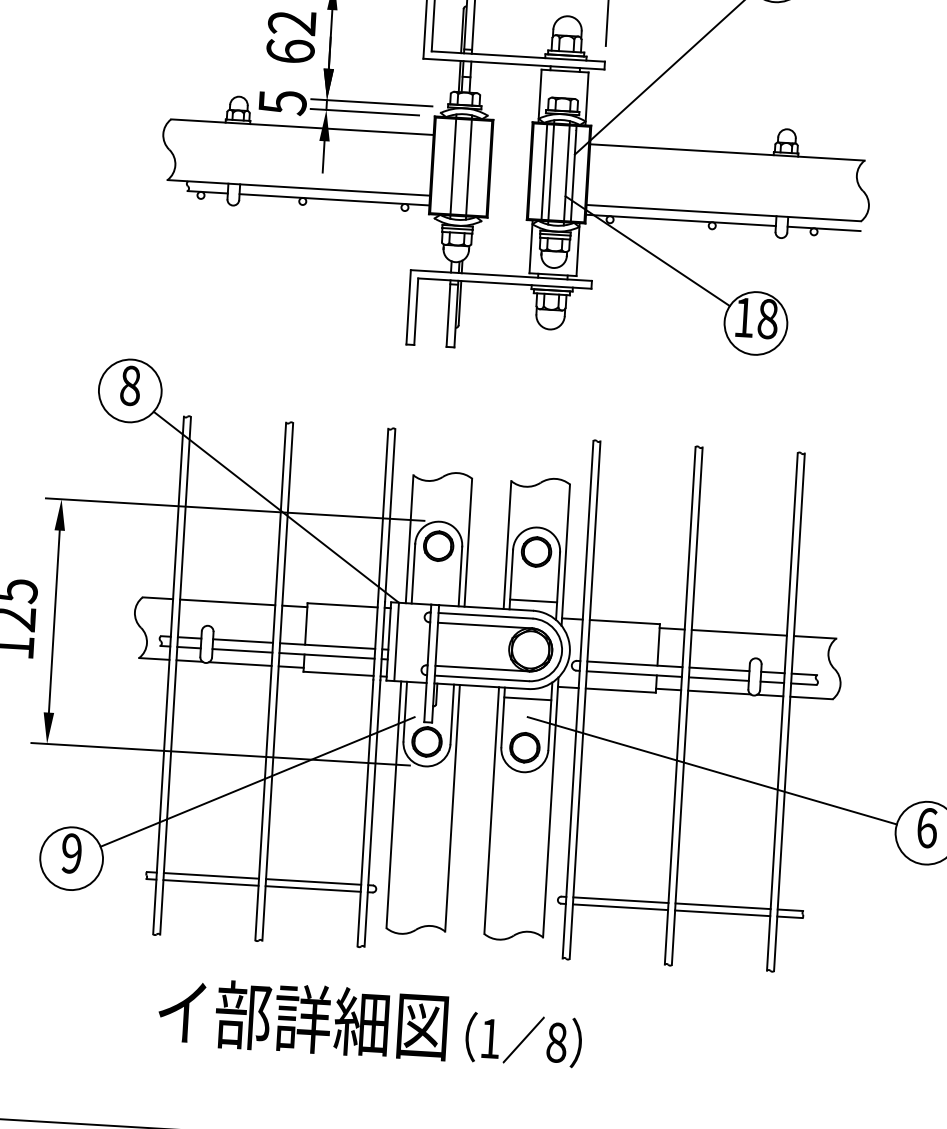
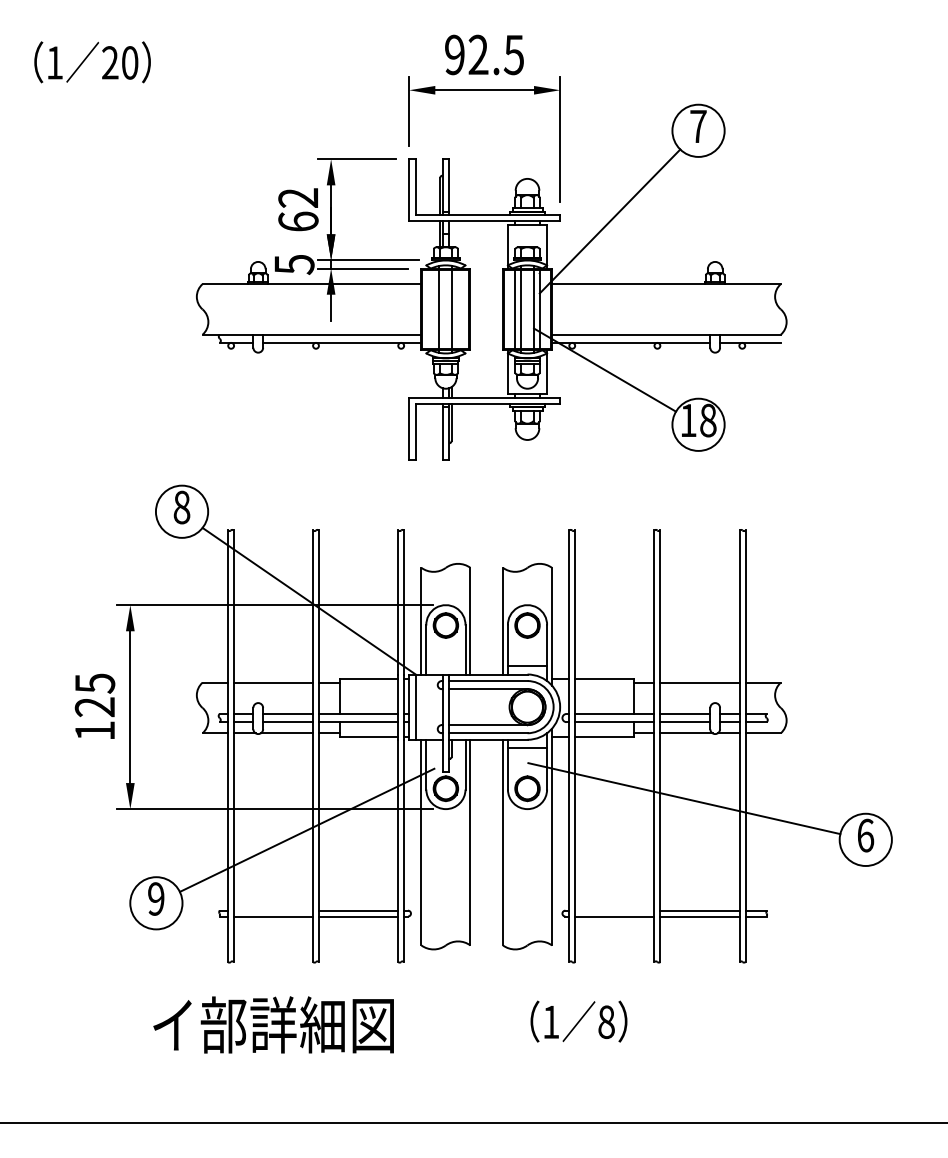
line: (211, 875) -> (273, 910), removed
line: (620, 899) -> (614, 910), removed
text: (302, 1018) -> (273, 1024), moved
text: (523, 1039) -> (578, 1021), moved

